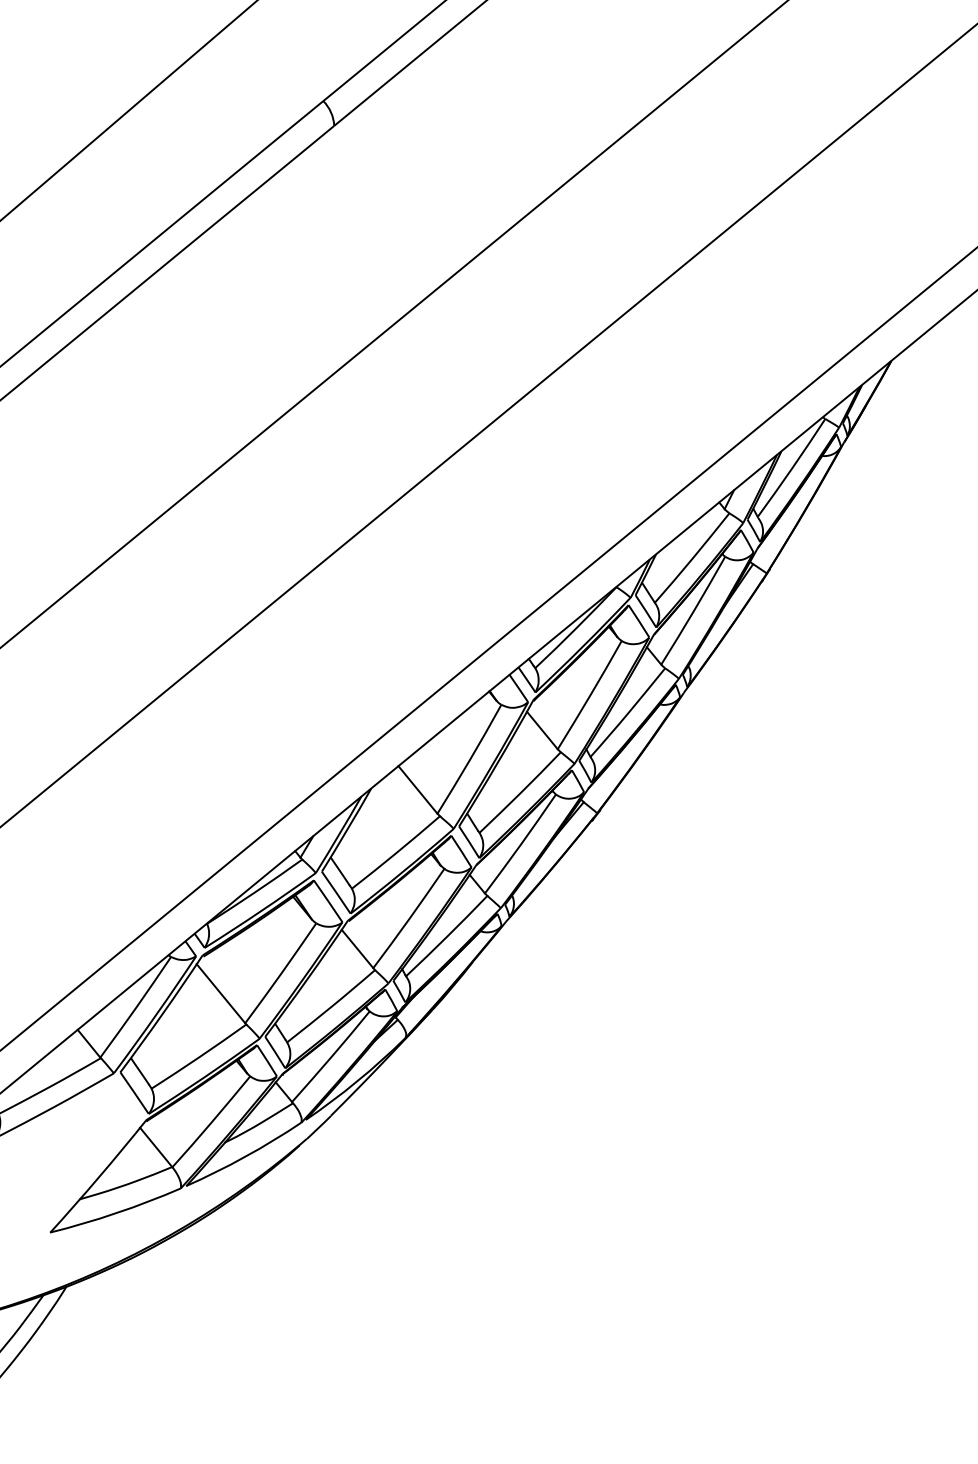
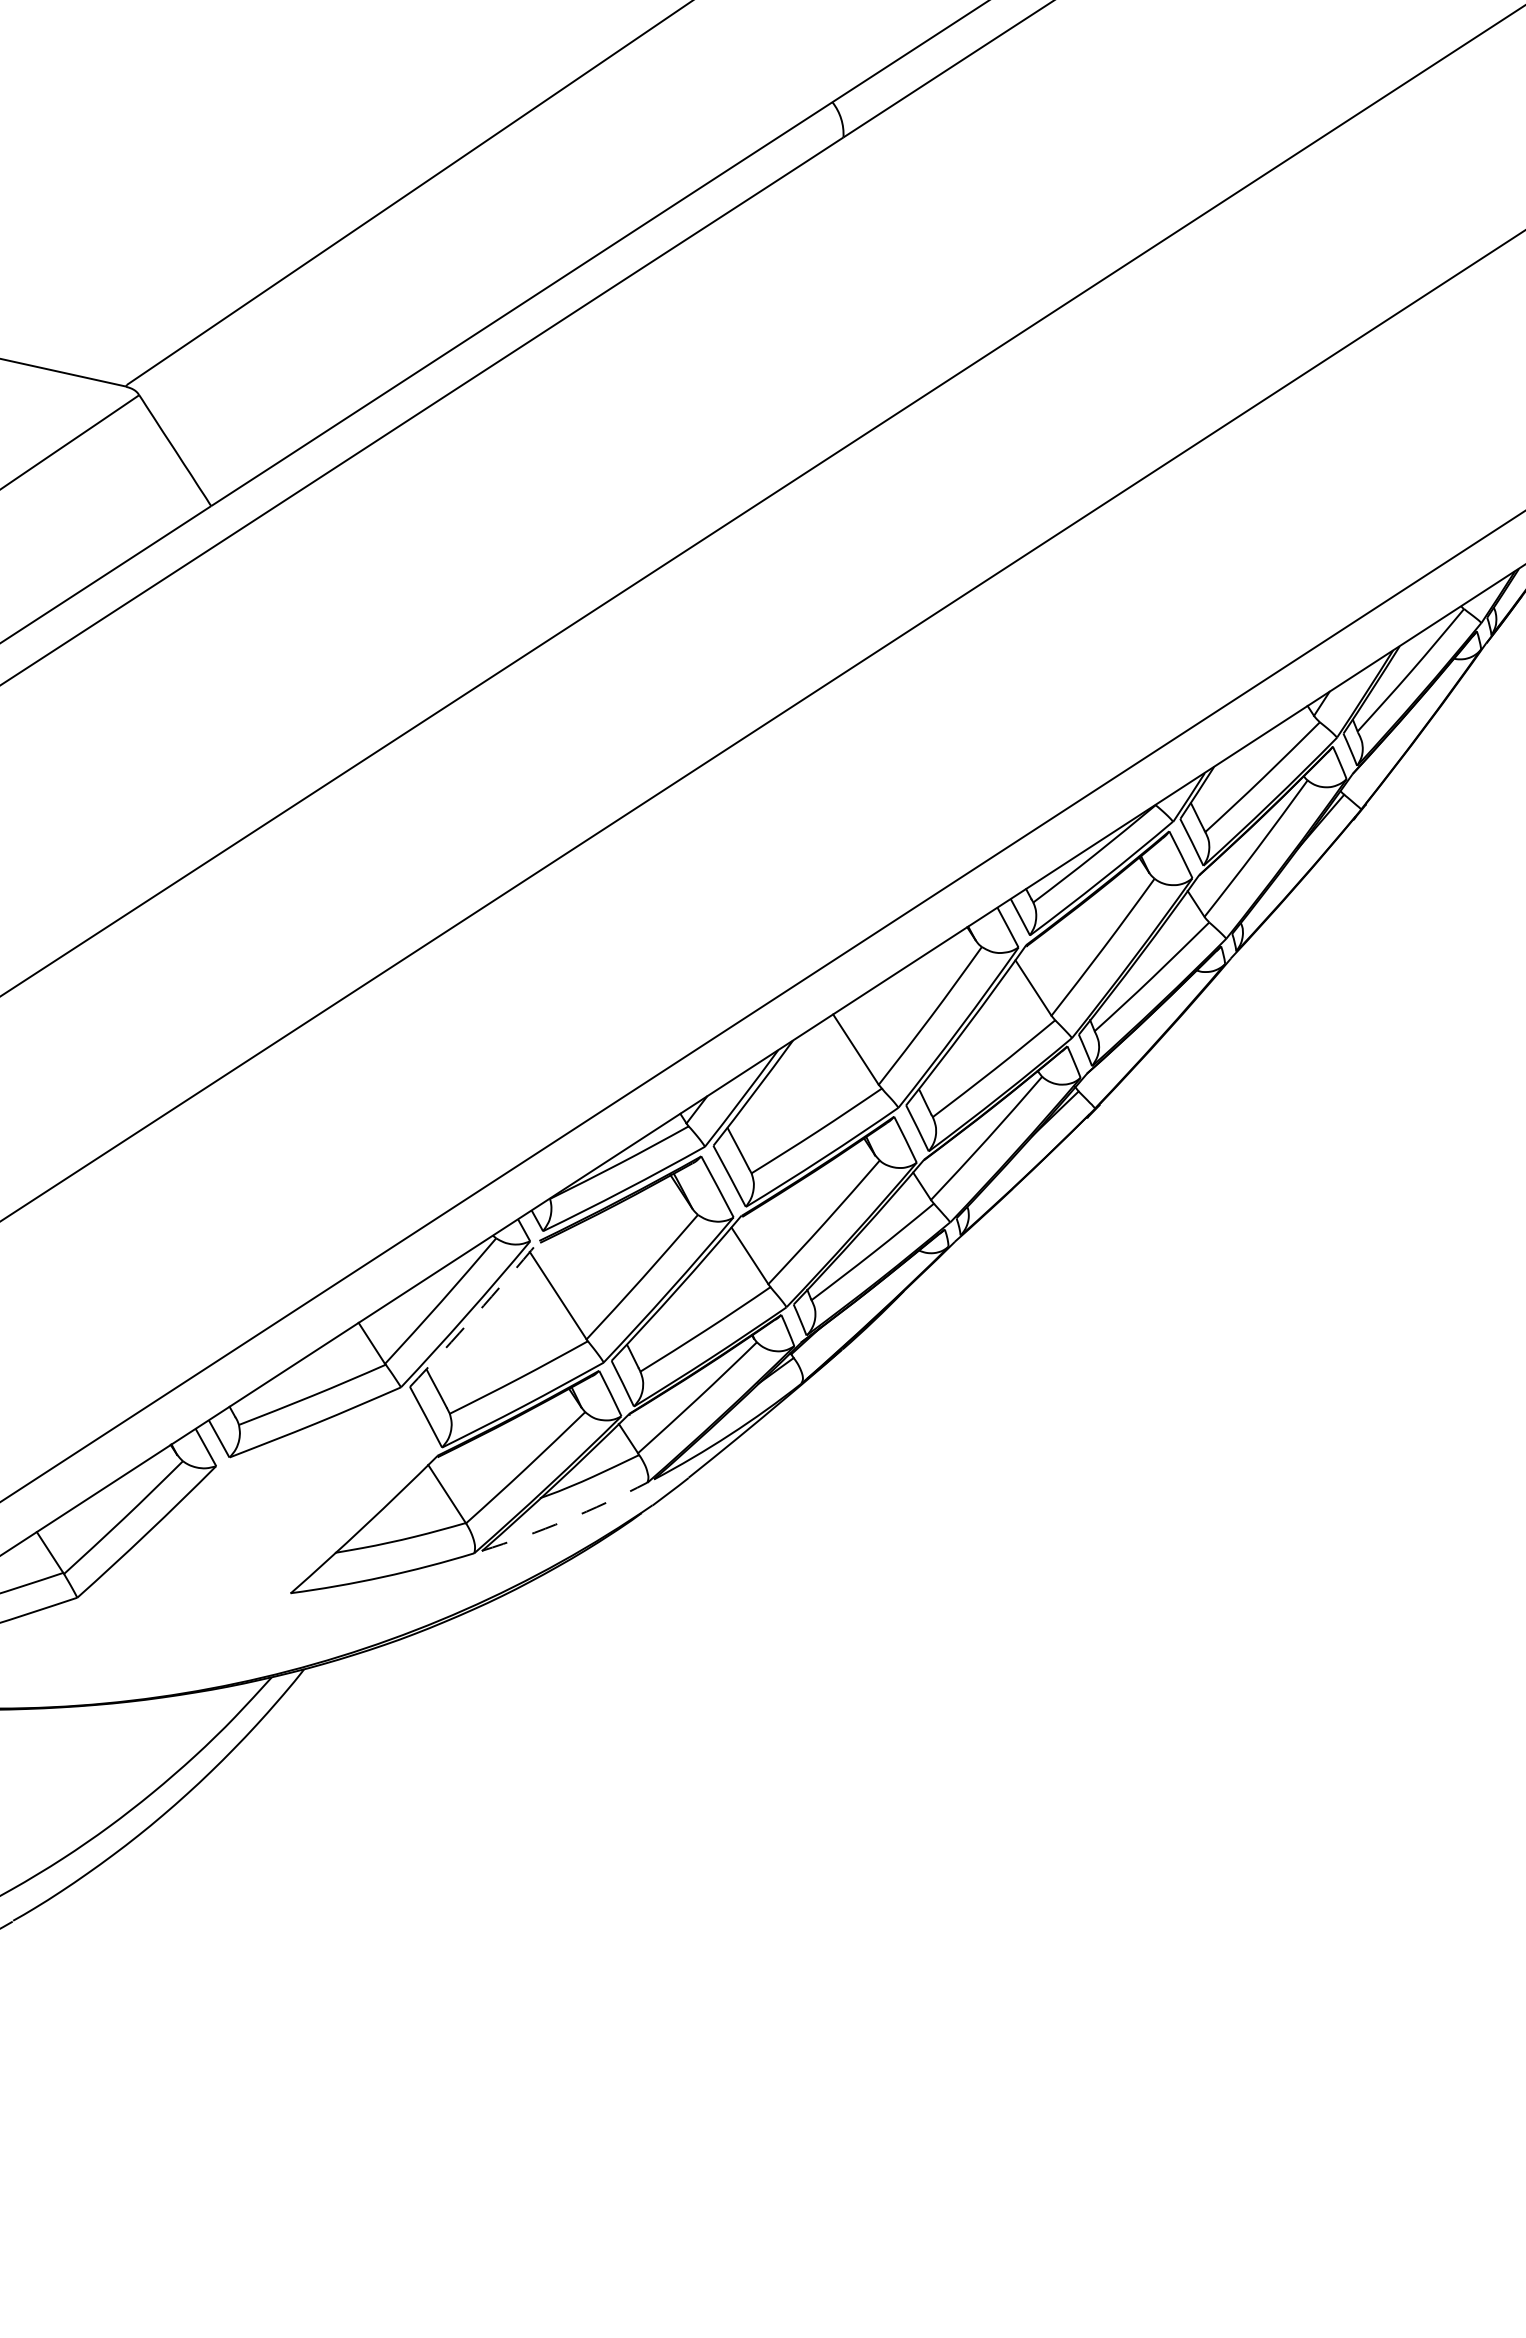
arc: (162, 1014) -> (475, 1314), solid -> dashed
arc: (245, 1156) -> (566, 1520), solid -> dashed

